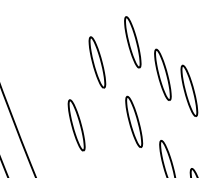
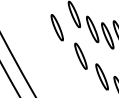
part: (76, 123) -> (50, 61), removed

